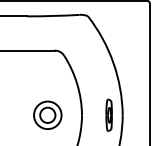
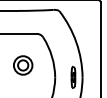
part: (48, 115) -> (23, 65), moved

